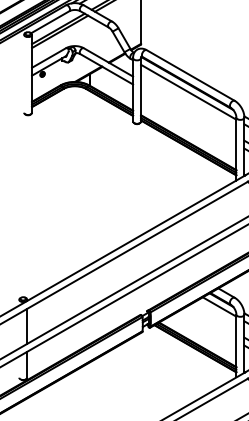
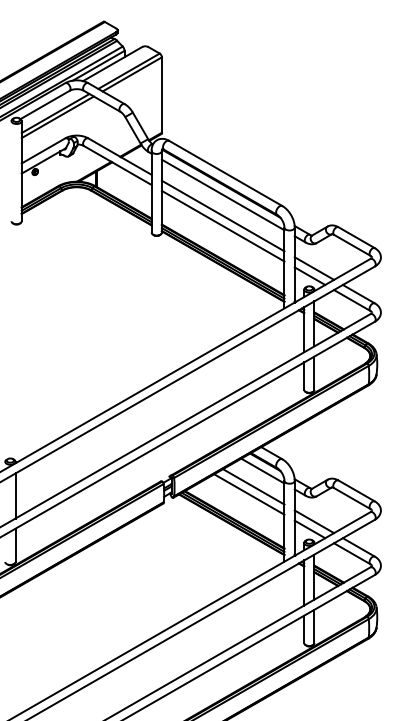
line: (188, 108) -> (222, 215), added
line: (188, 116) -> (222, 225), added
line: (212, 318) -> (253, 486), added
line: (209, 325) -> (249, 494), added

